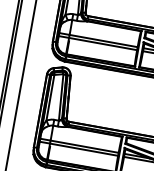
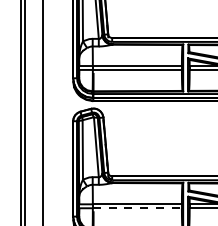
line: (84, 149) -> (137, 208), solid -> dashed

